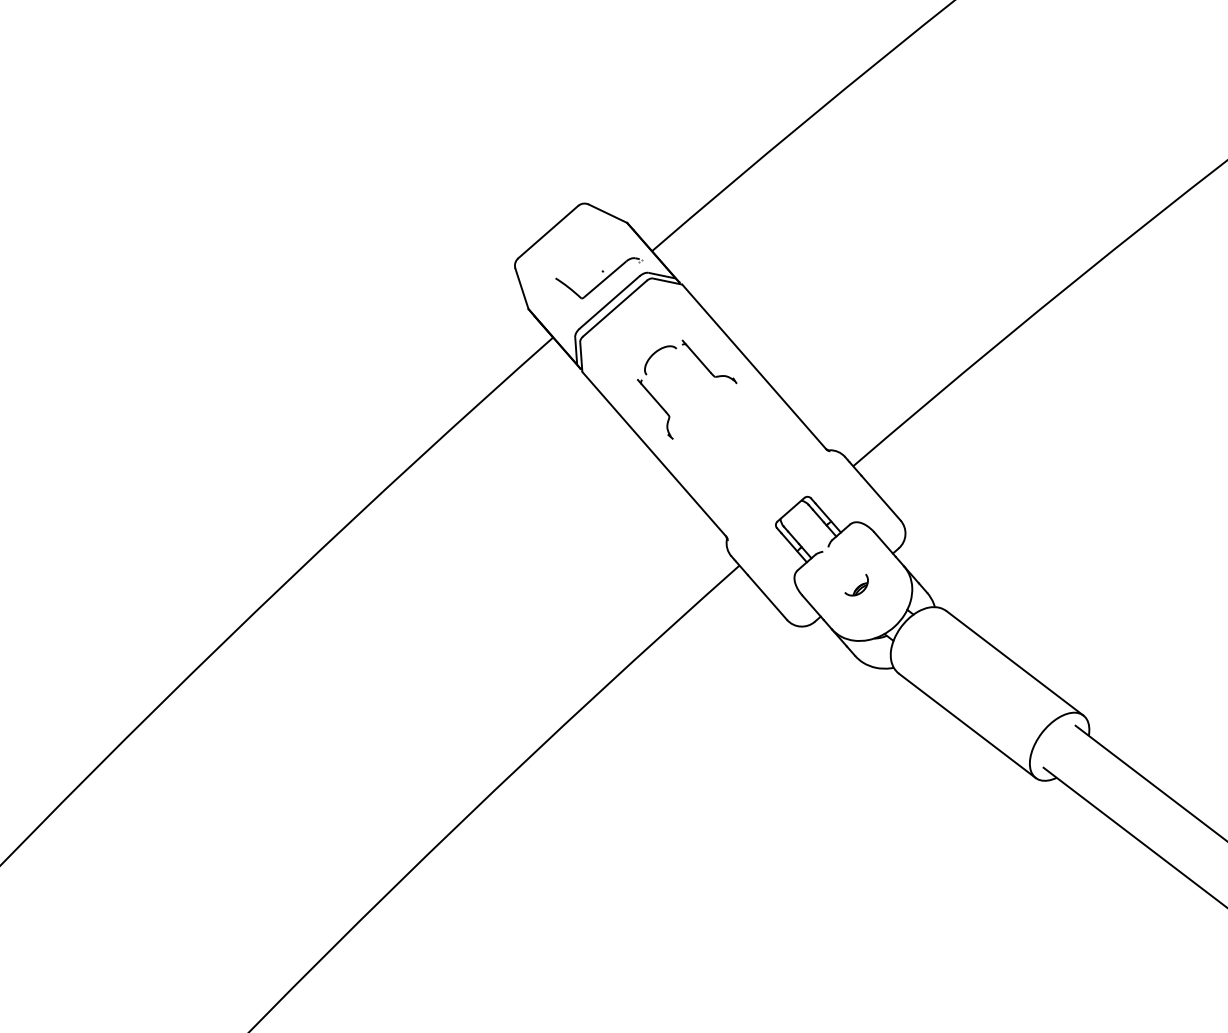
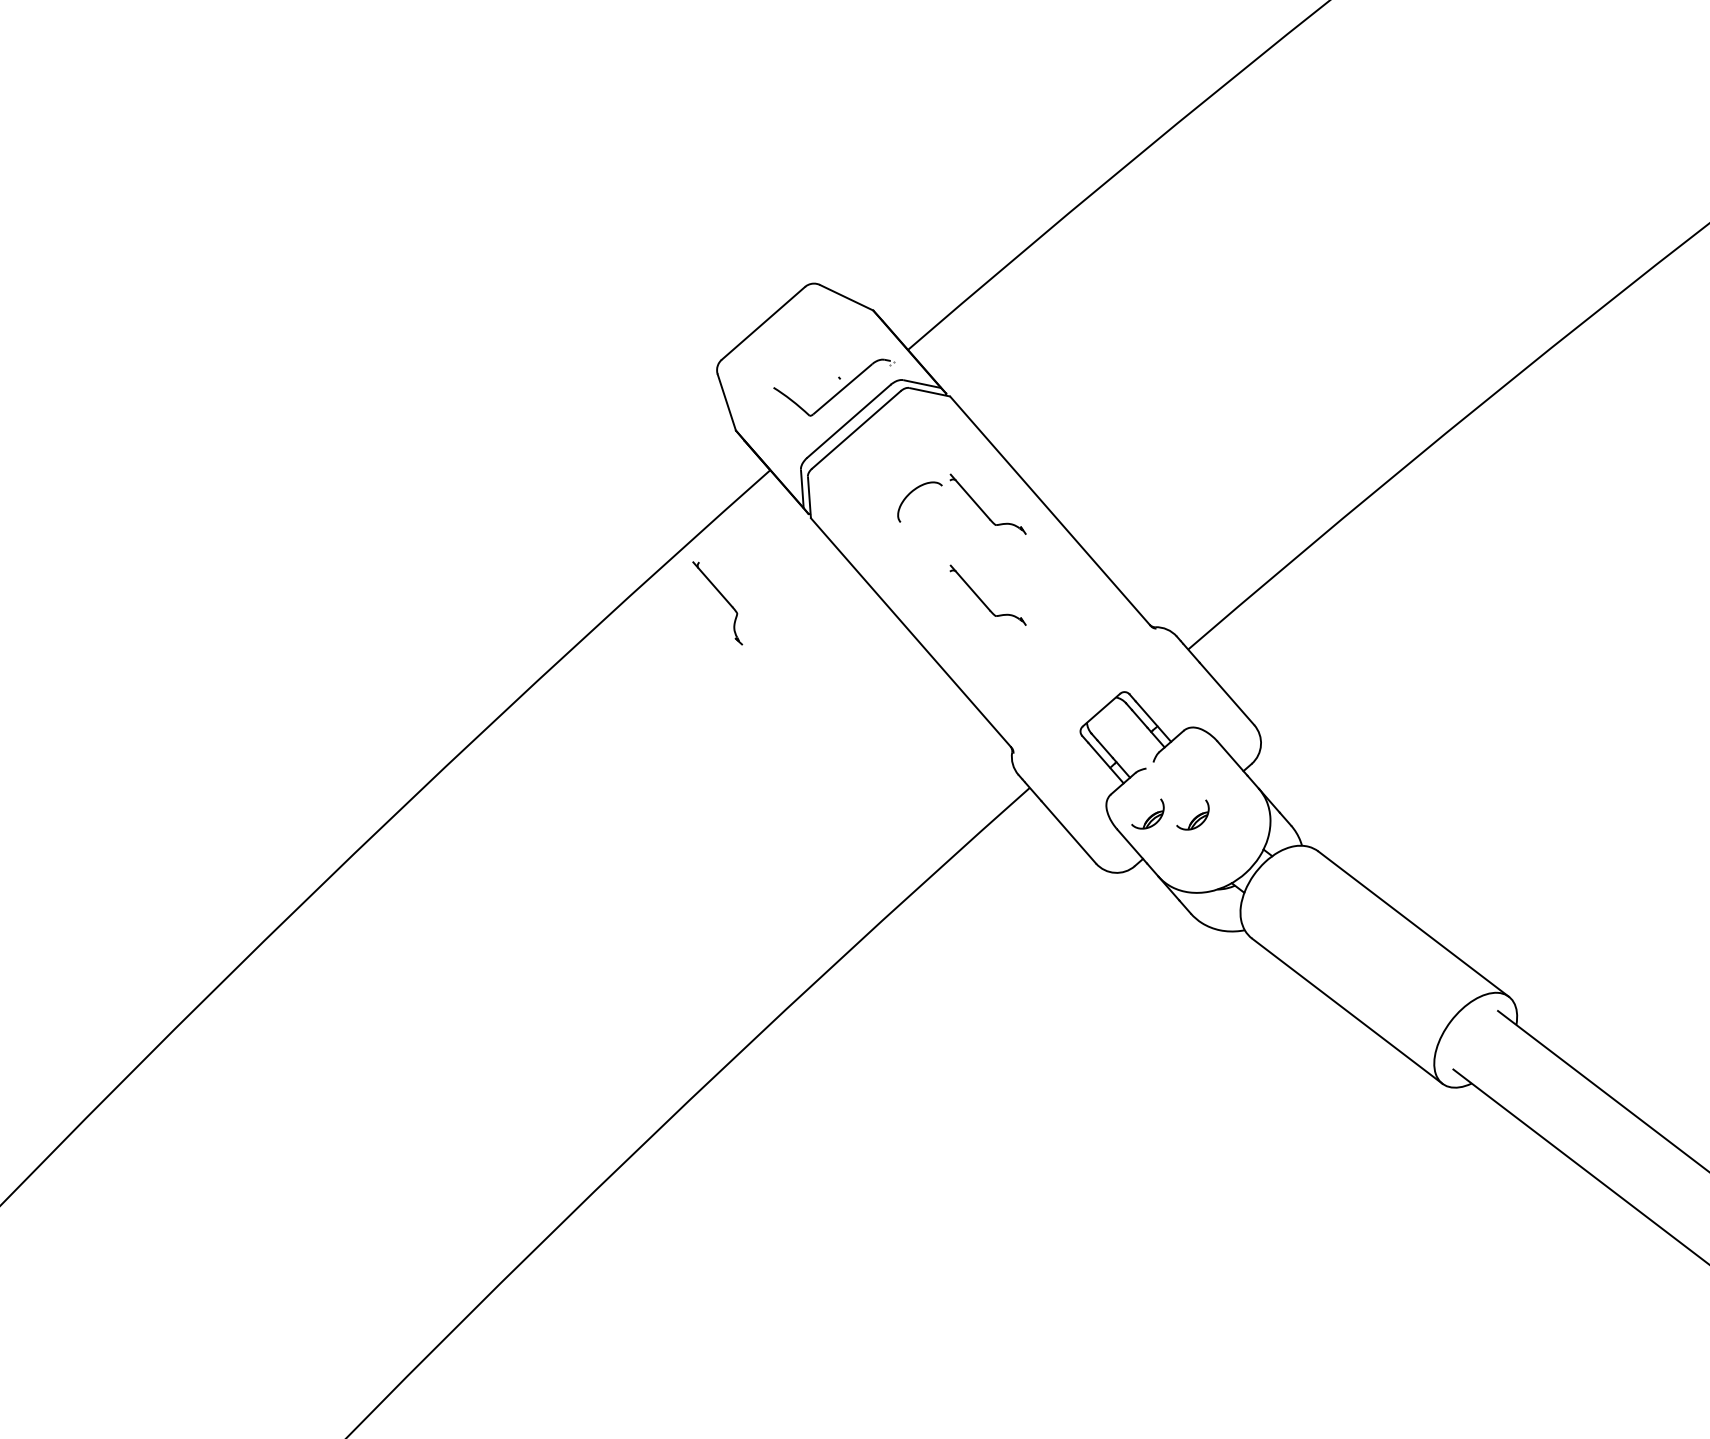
part: (658, 405) -> (722, 597), moved
part: (704, 430) -> (981, 599), added
part: (823, 583) -> (1147, 813), added

